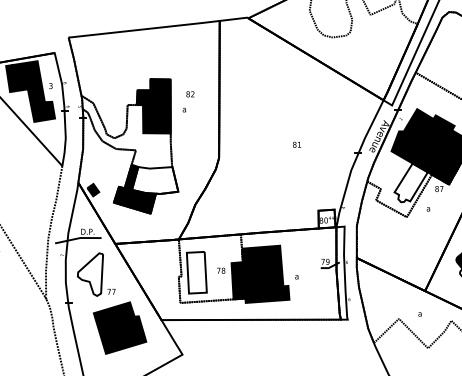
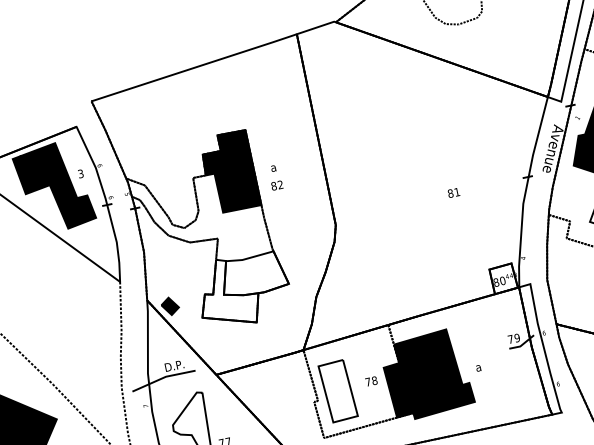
text: (190, 94) -> (277, 185), moved
text: (296, 144) -> (453, 192), moved
fill: (134, 188) -> (226, 292), removed

